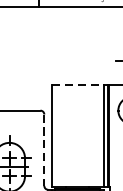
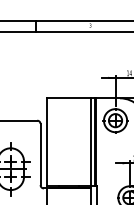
line: (78, 84) -> (69, 98), dashed -> solid
line: (44, 150) -> (40, 154), dashed -> solid

